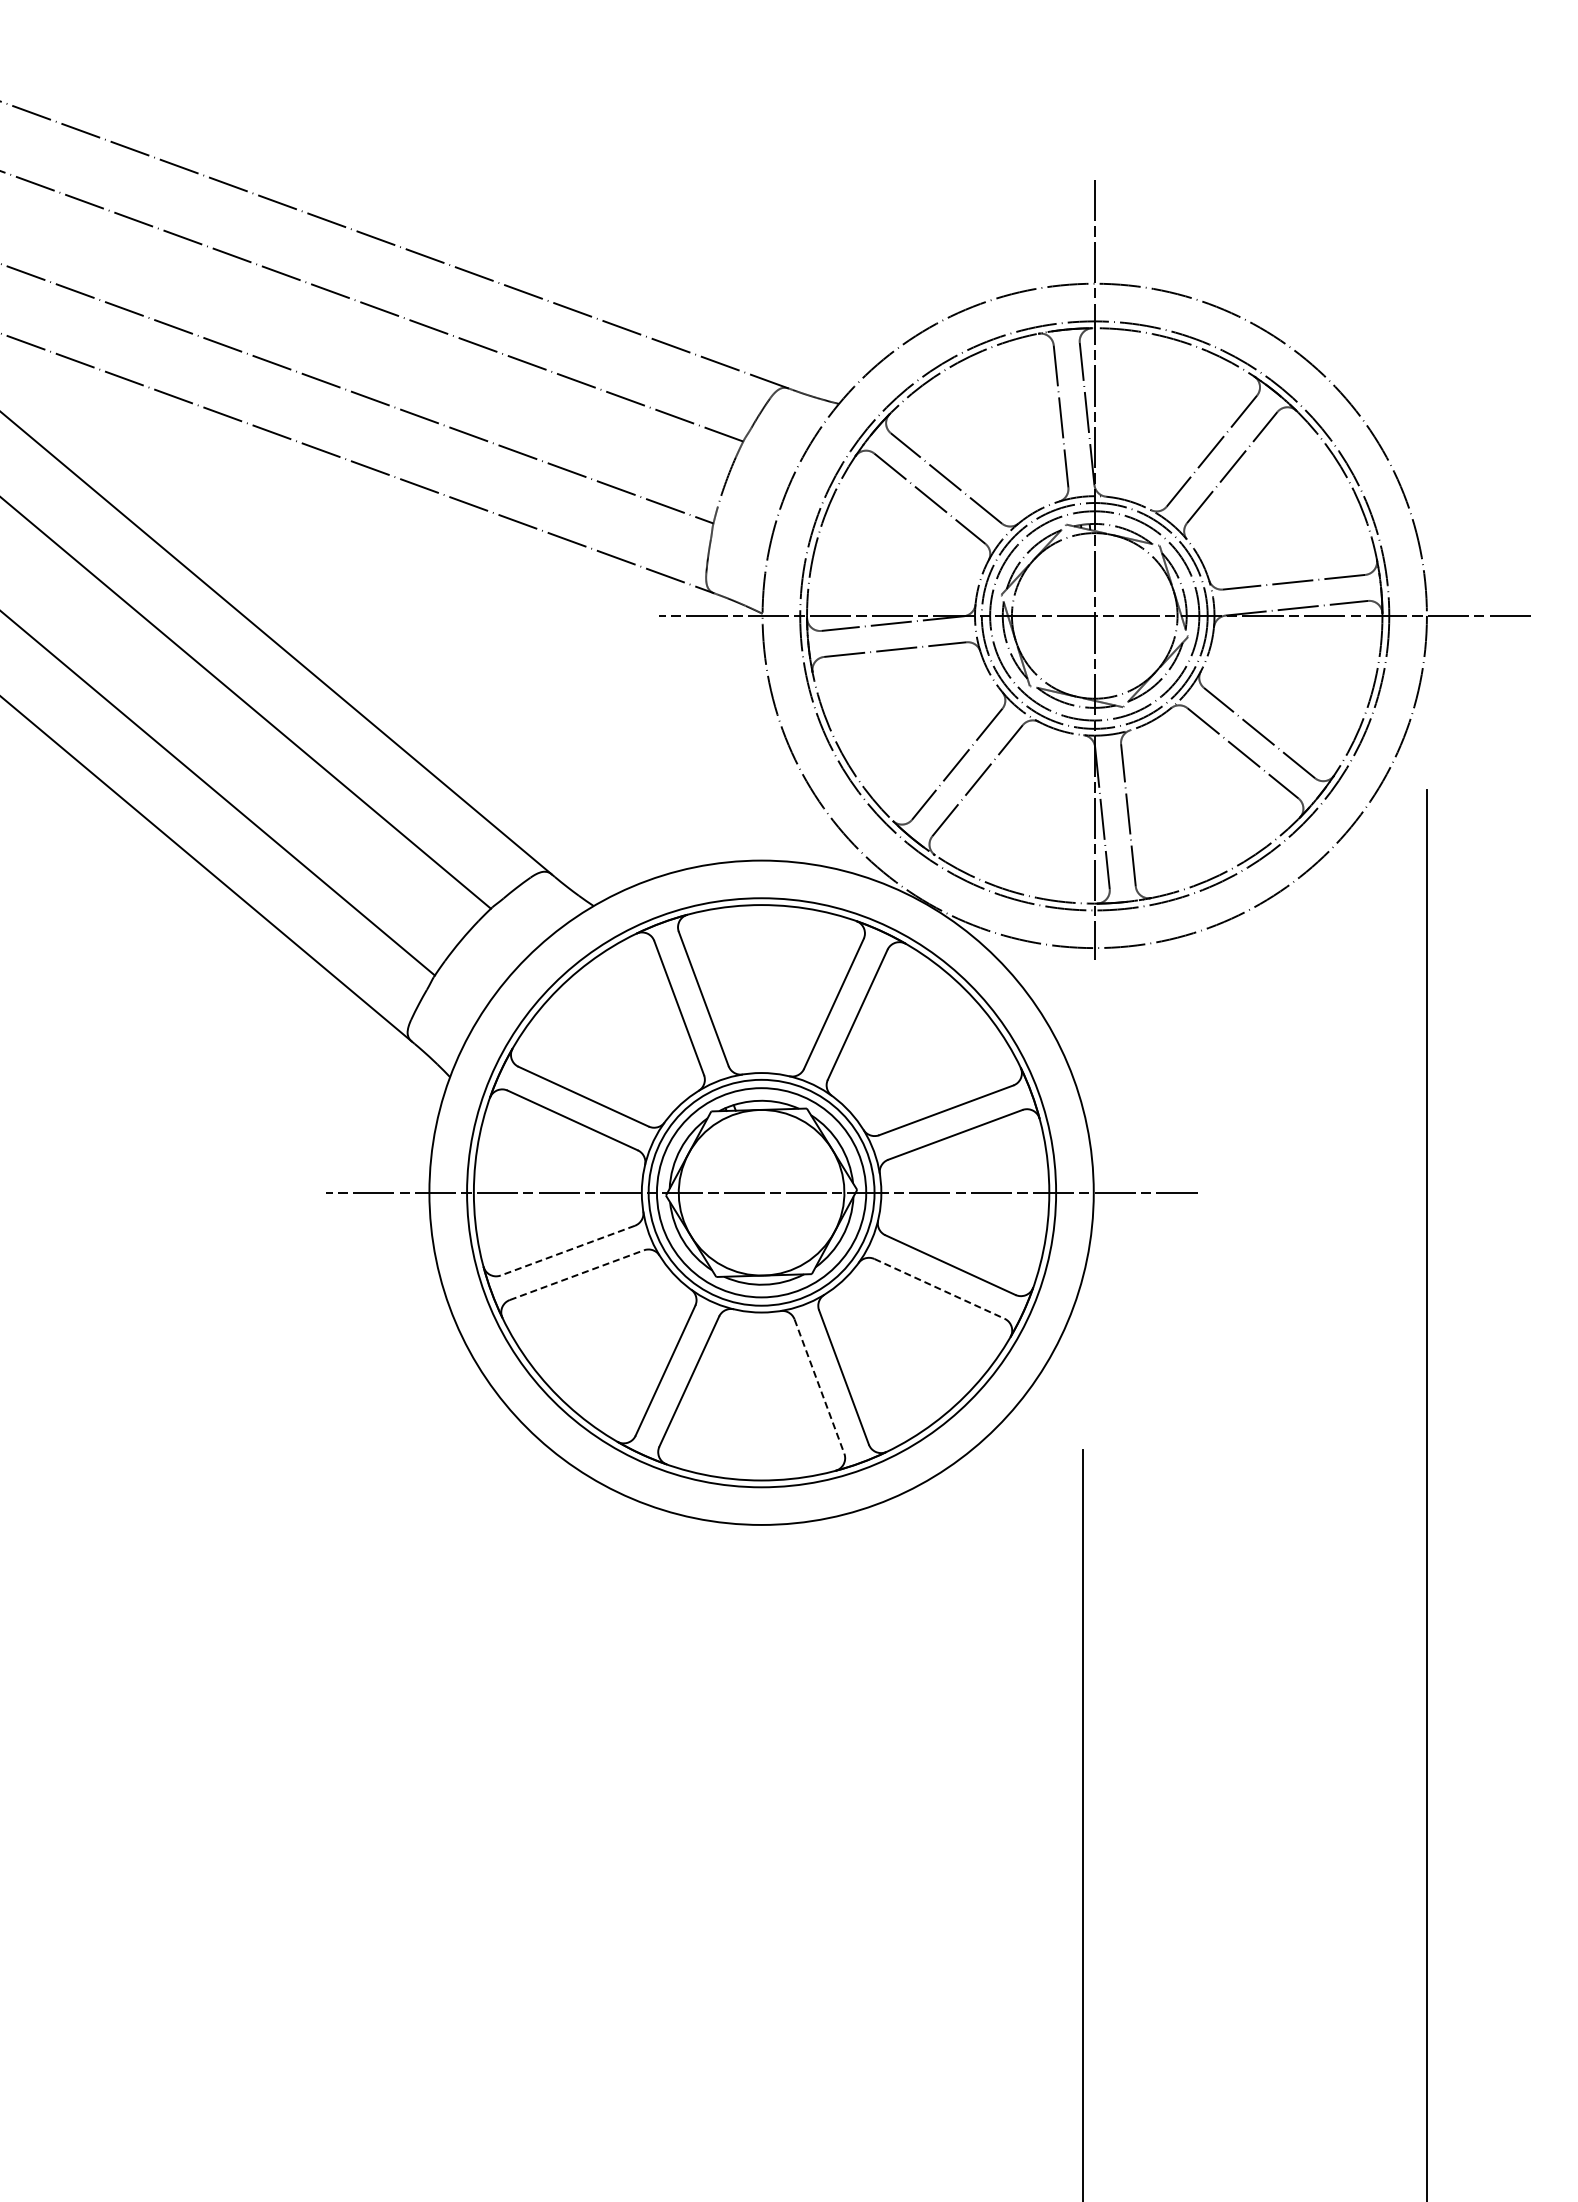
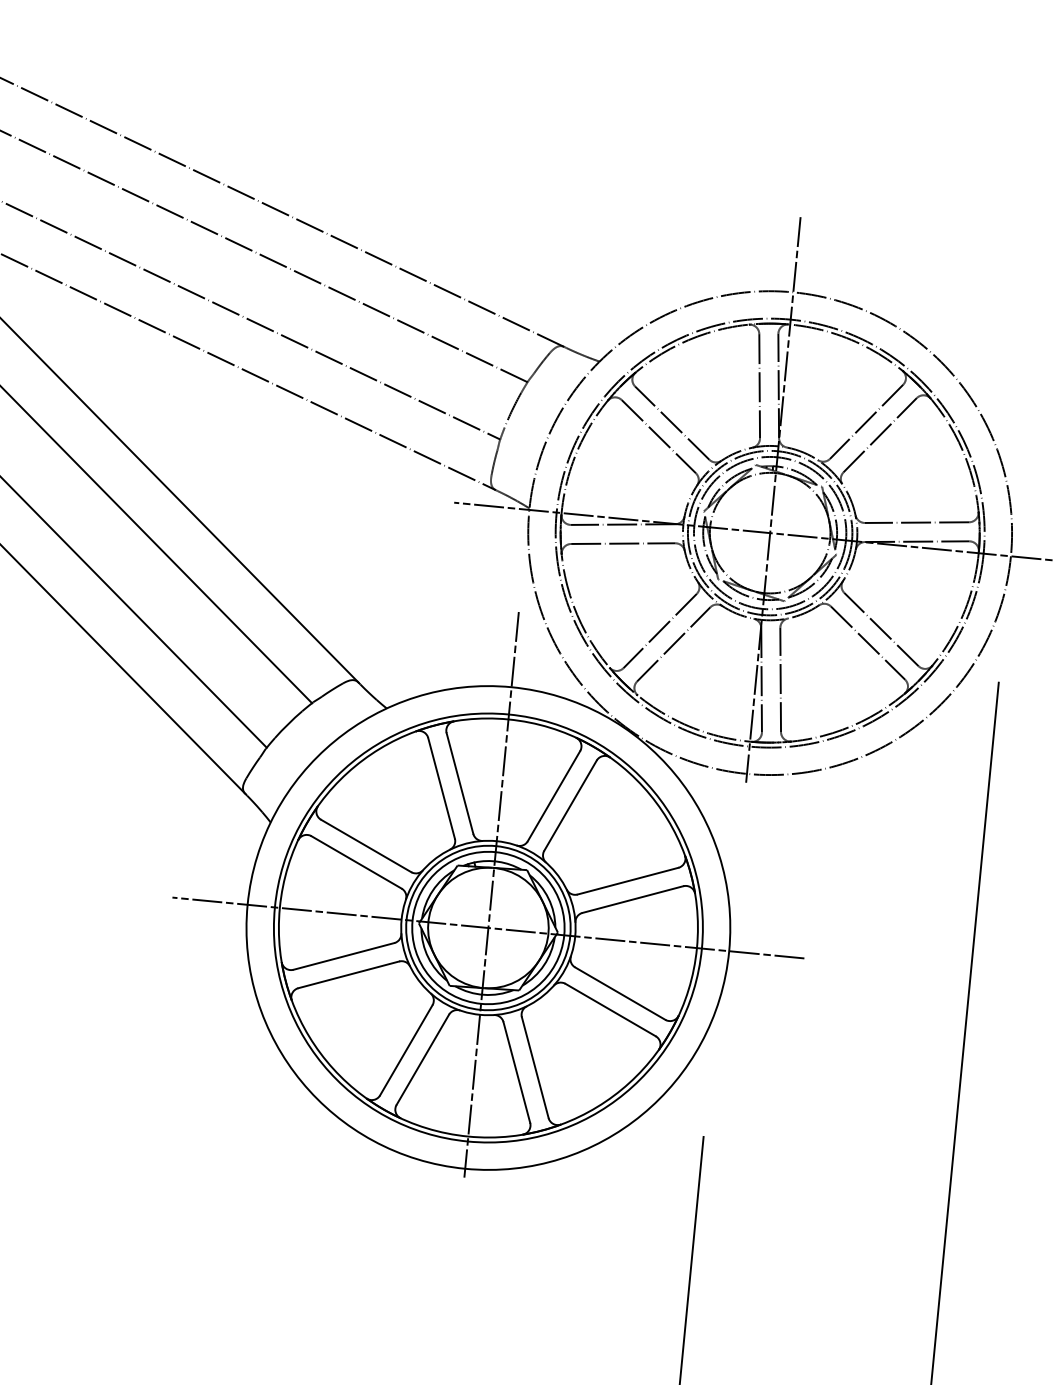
line: (761, 1146) -> (491, 894), added
line: (567, 1250) -> (343, 956), dashed -> solid
line: (576, 1275) -> (348, 975), dashed -> solid
line: (939, 1288) -> (610, 1009), dashed -> solid
line: (819, 1386) -> (516, 1072), dashed -> solid

